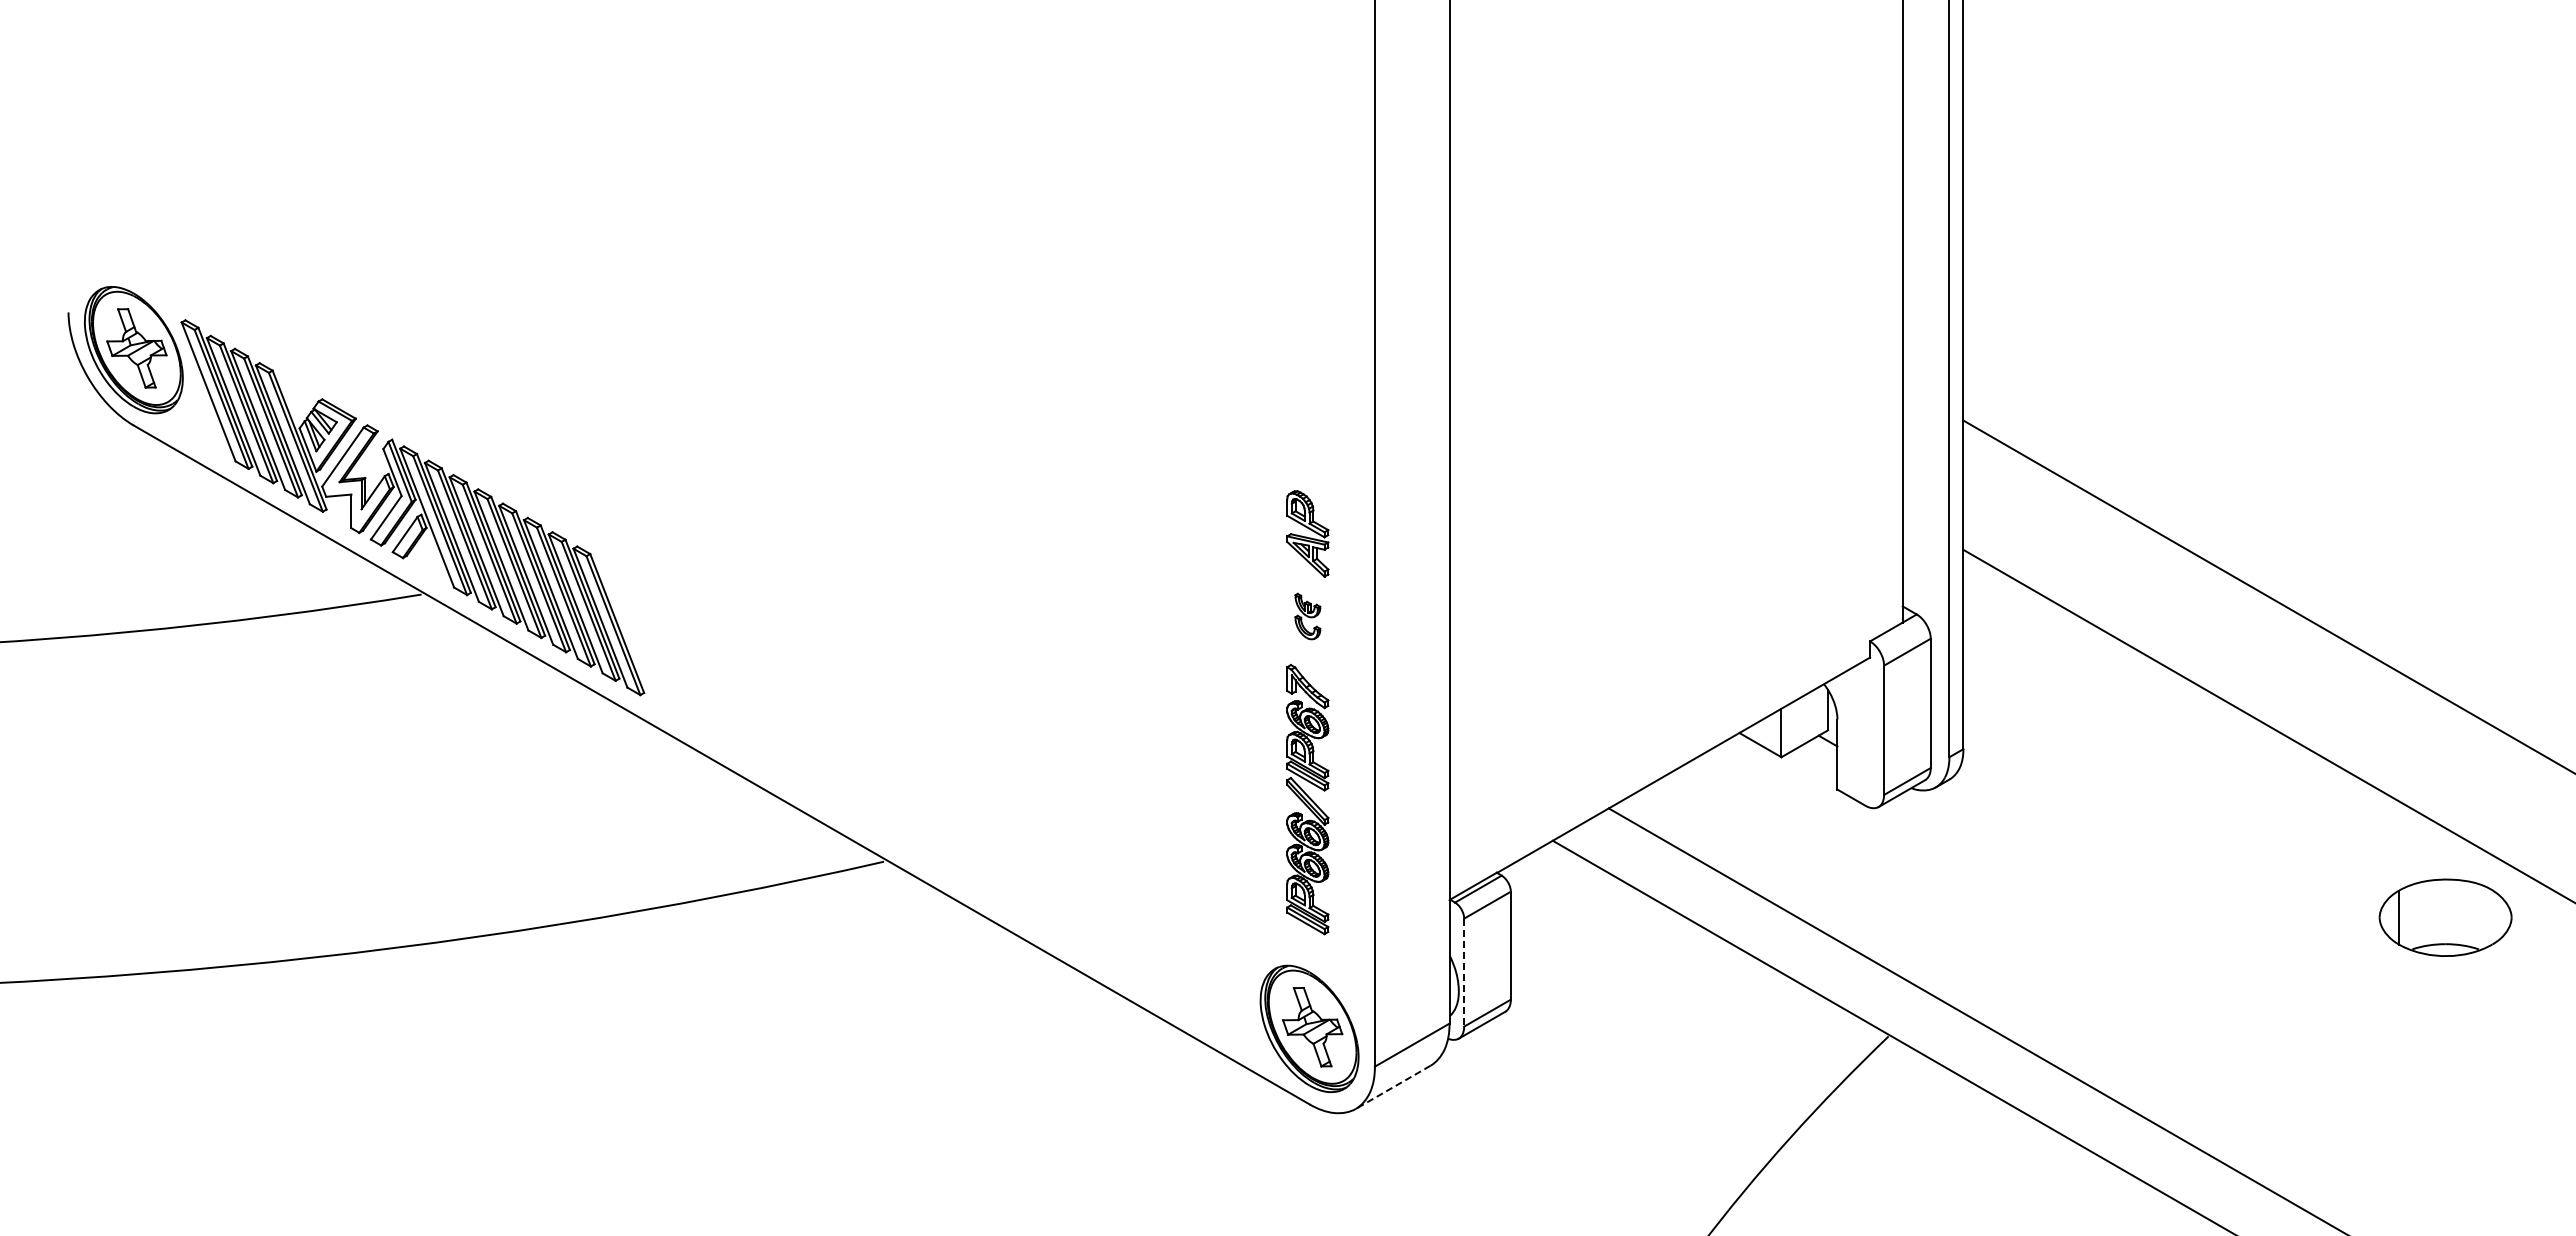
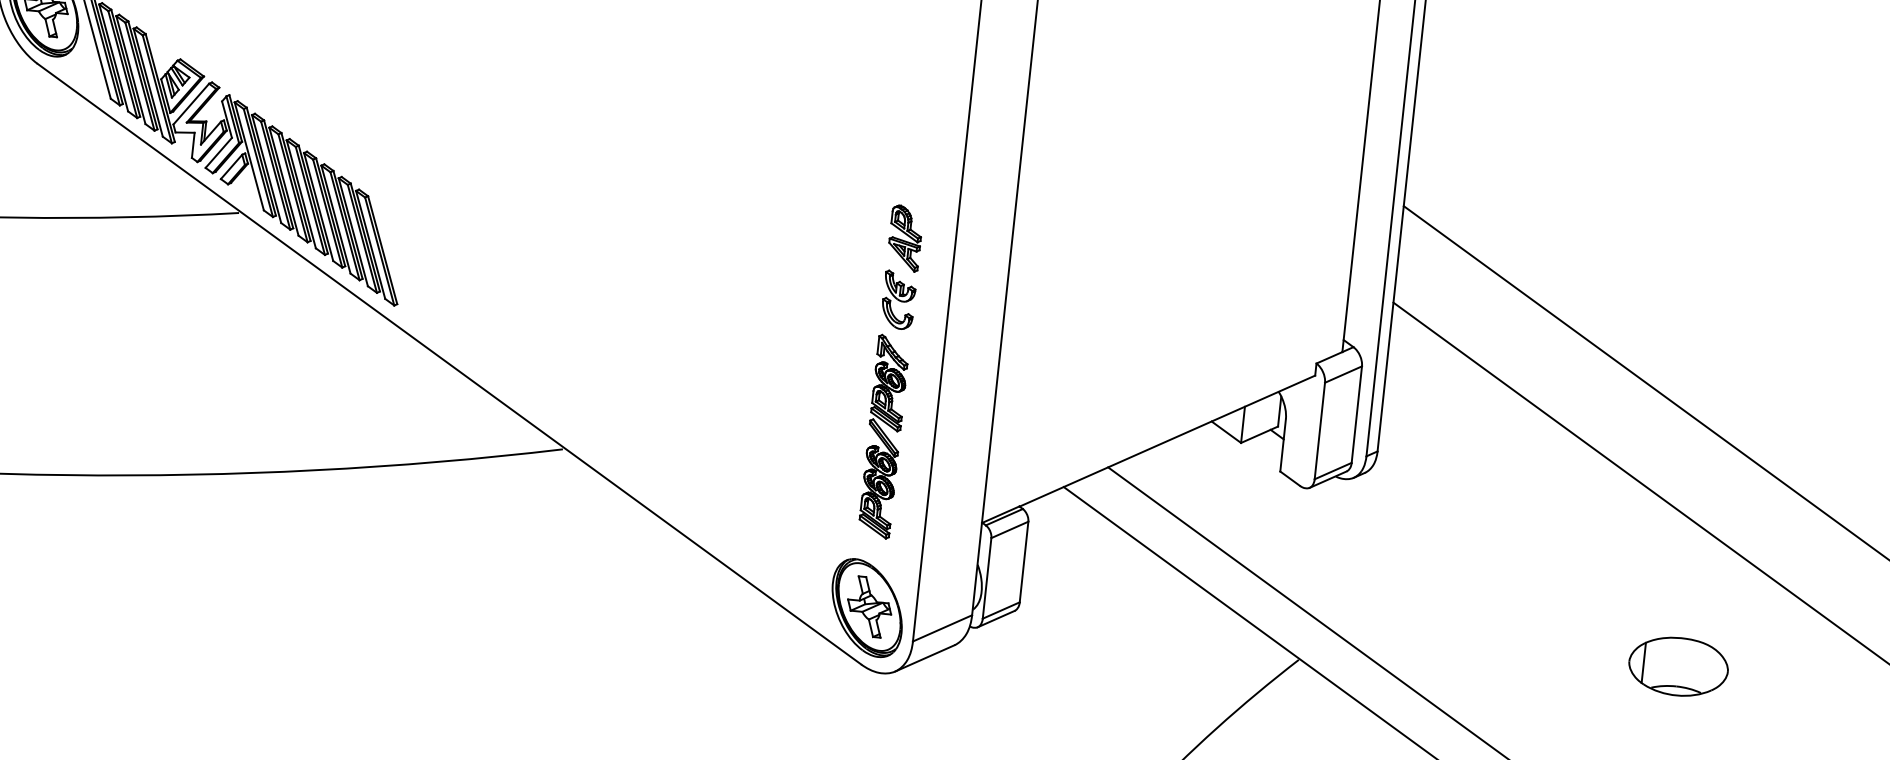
part: (1307, 616) -> (898, 300), size x1.67
part: (2445, 917) -> (1678, 666), moved
line: (1464, 972) -> (987, 578), dashed -> solid
line: (1392, 1087) -> (924, 658), dashed -> solid

